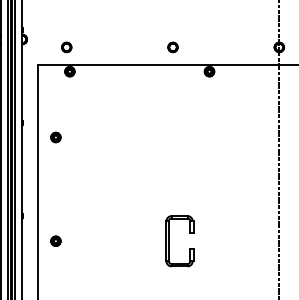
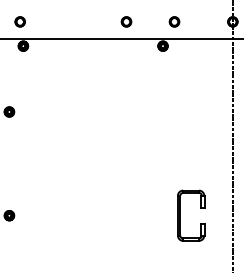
part: (220, 47) -> (174, 21), added
part: (169, 241) -> (181, 215), moved

